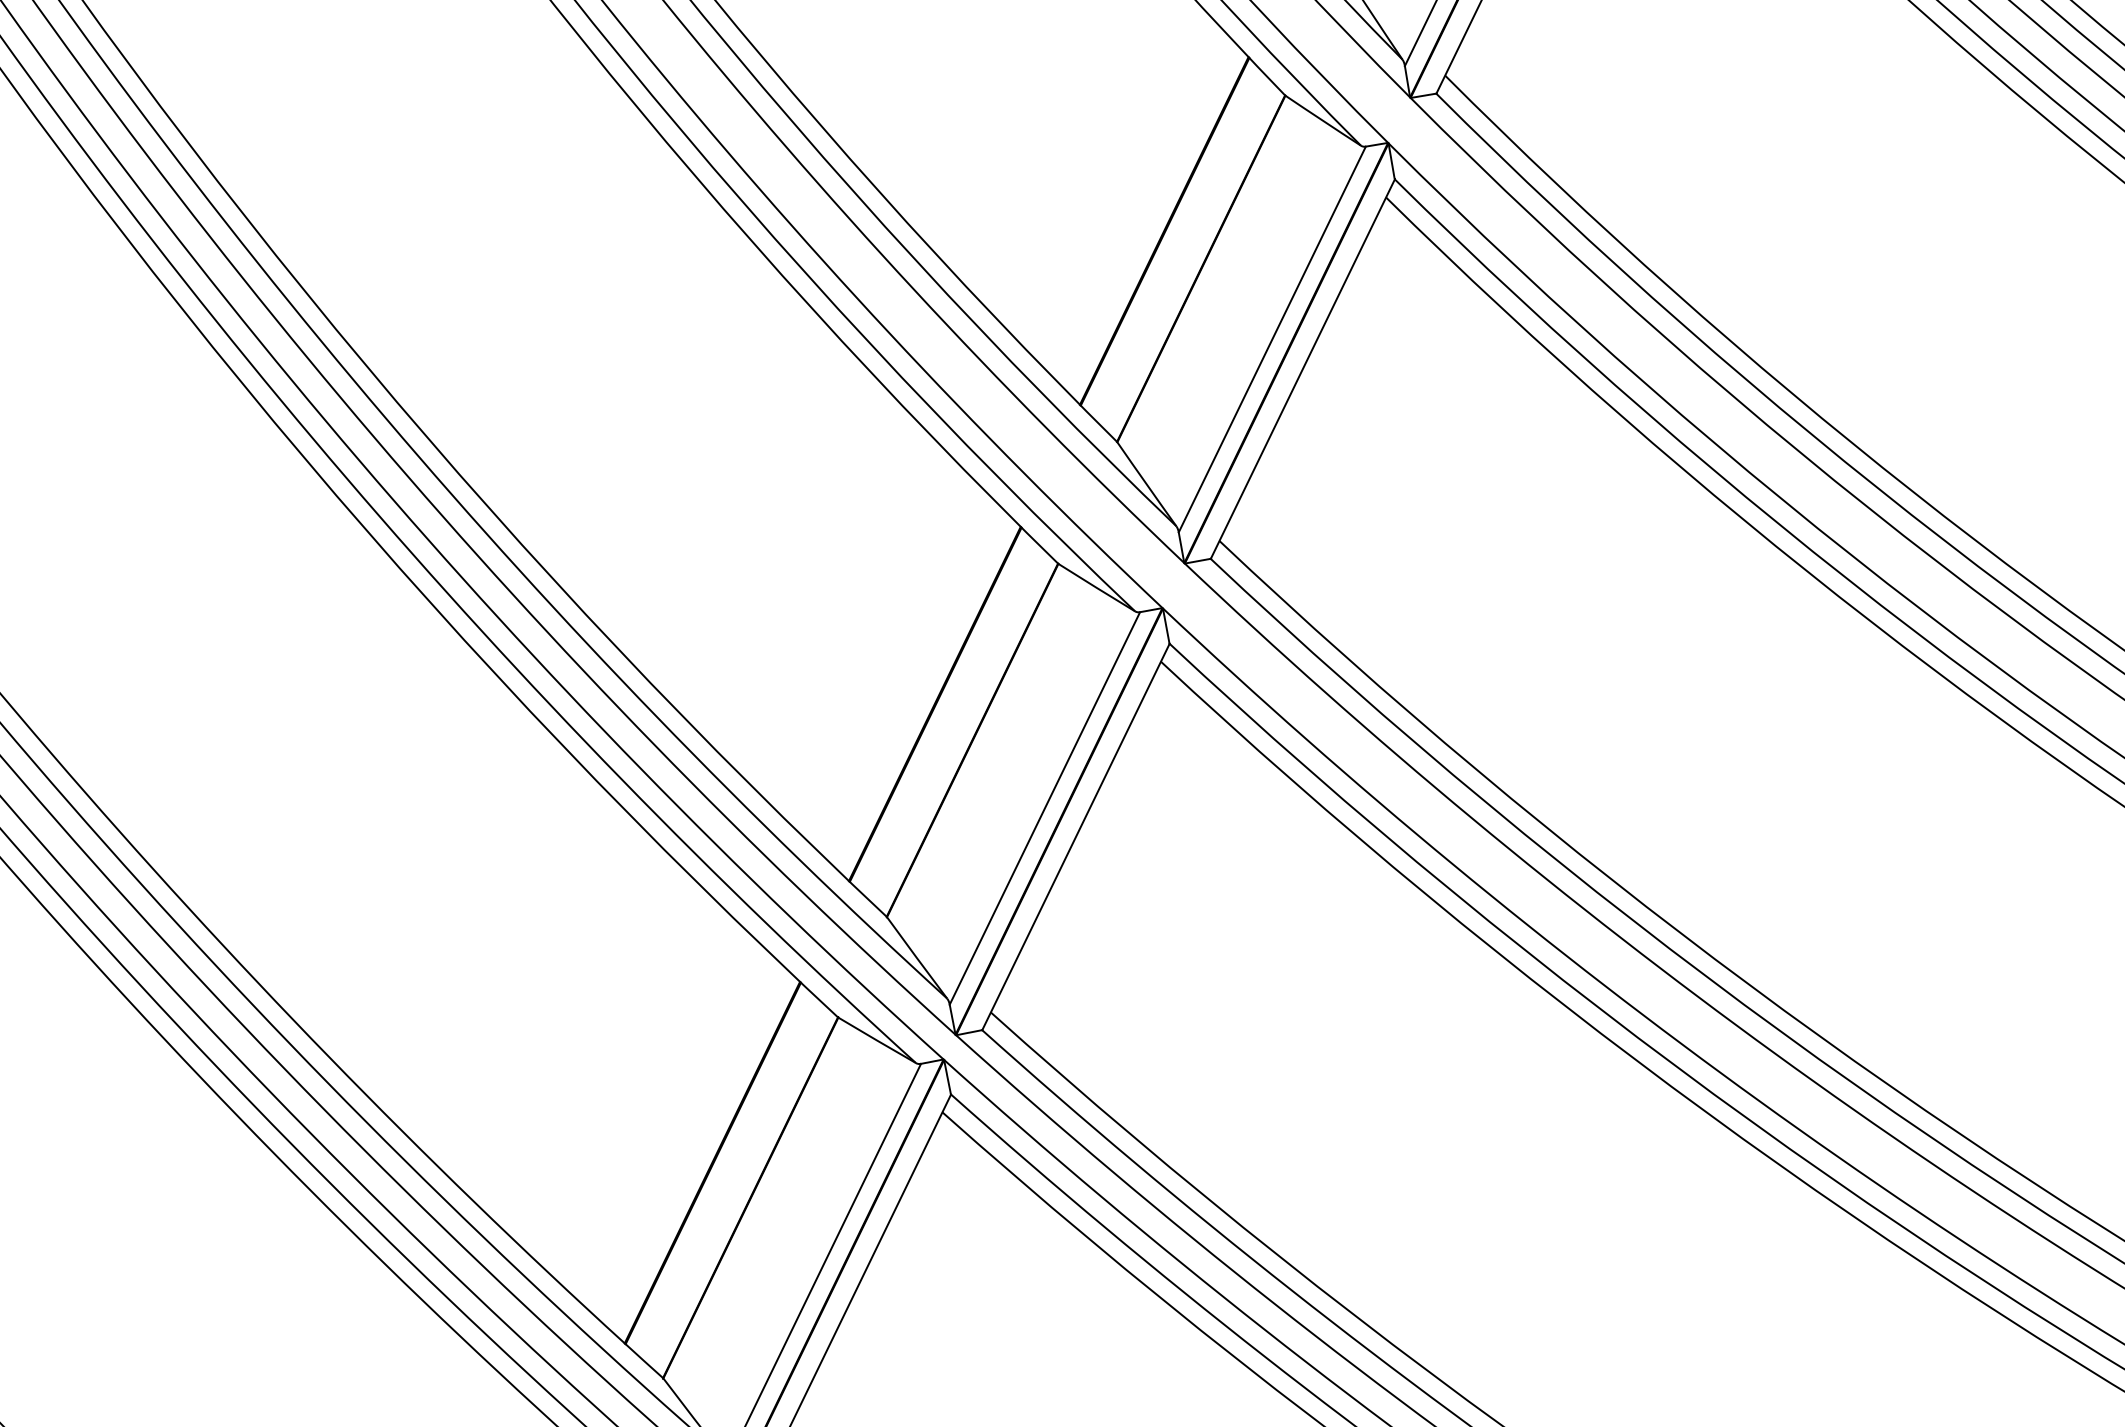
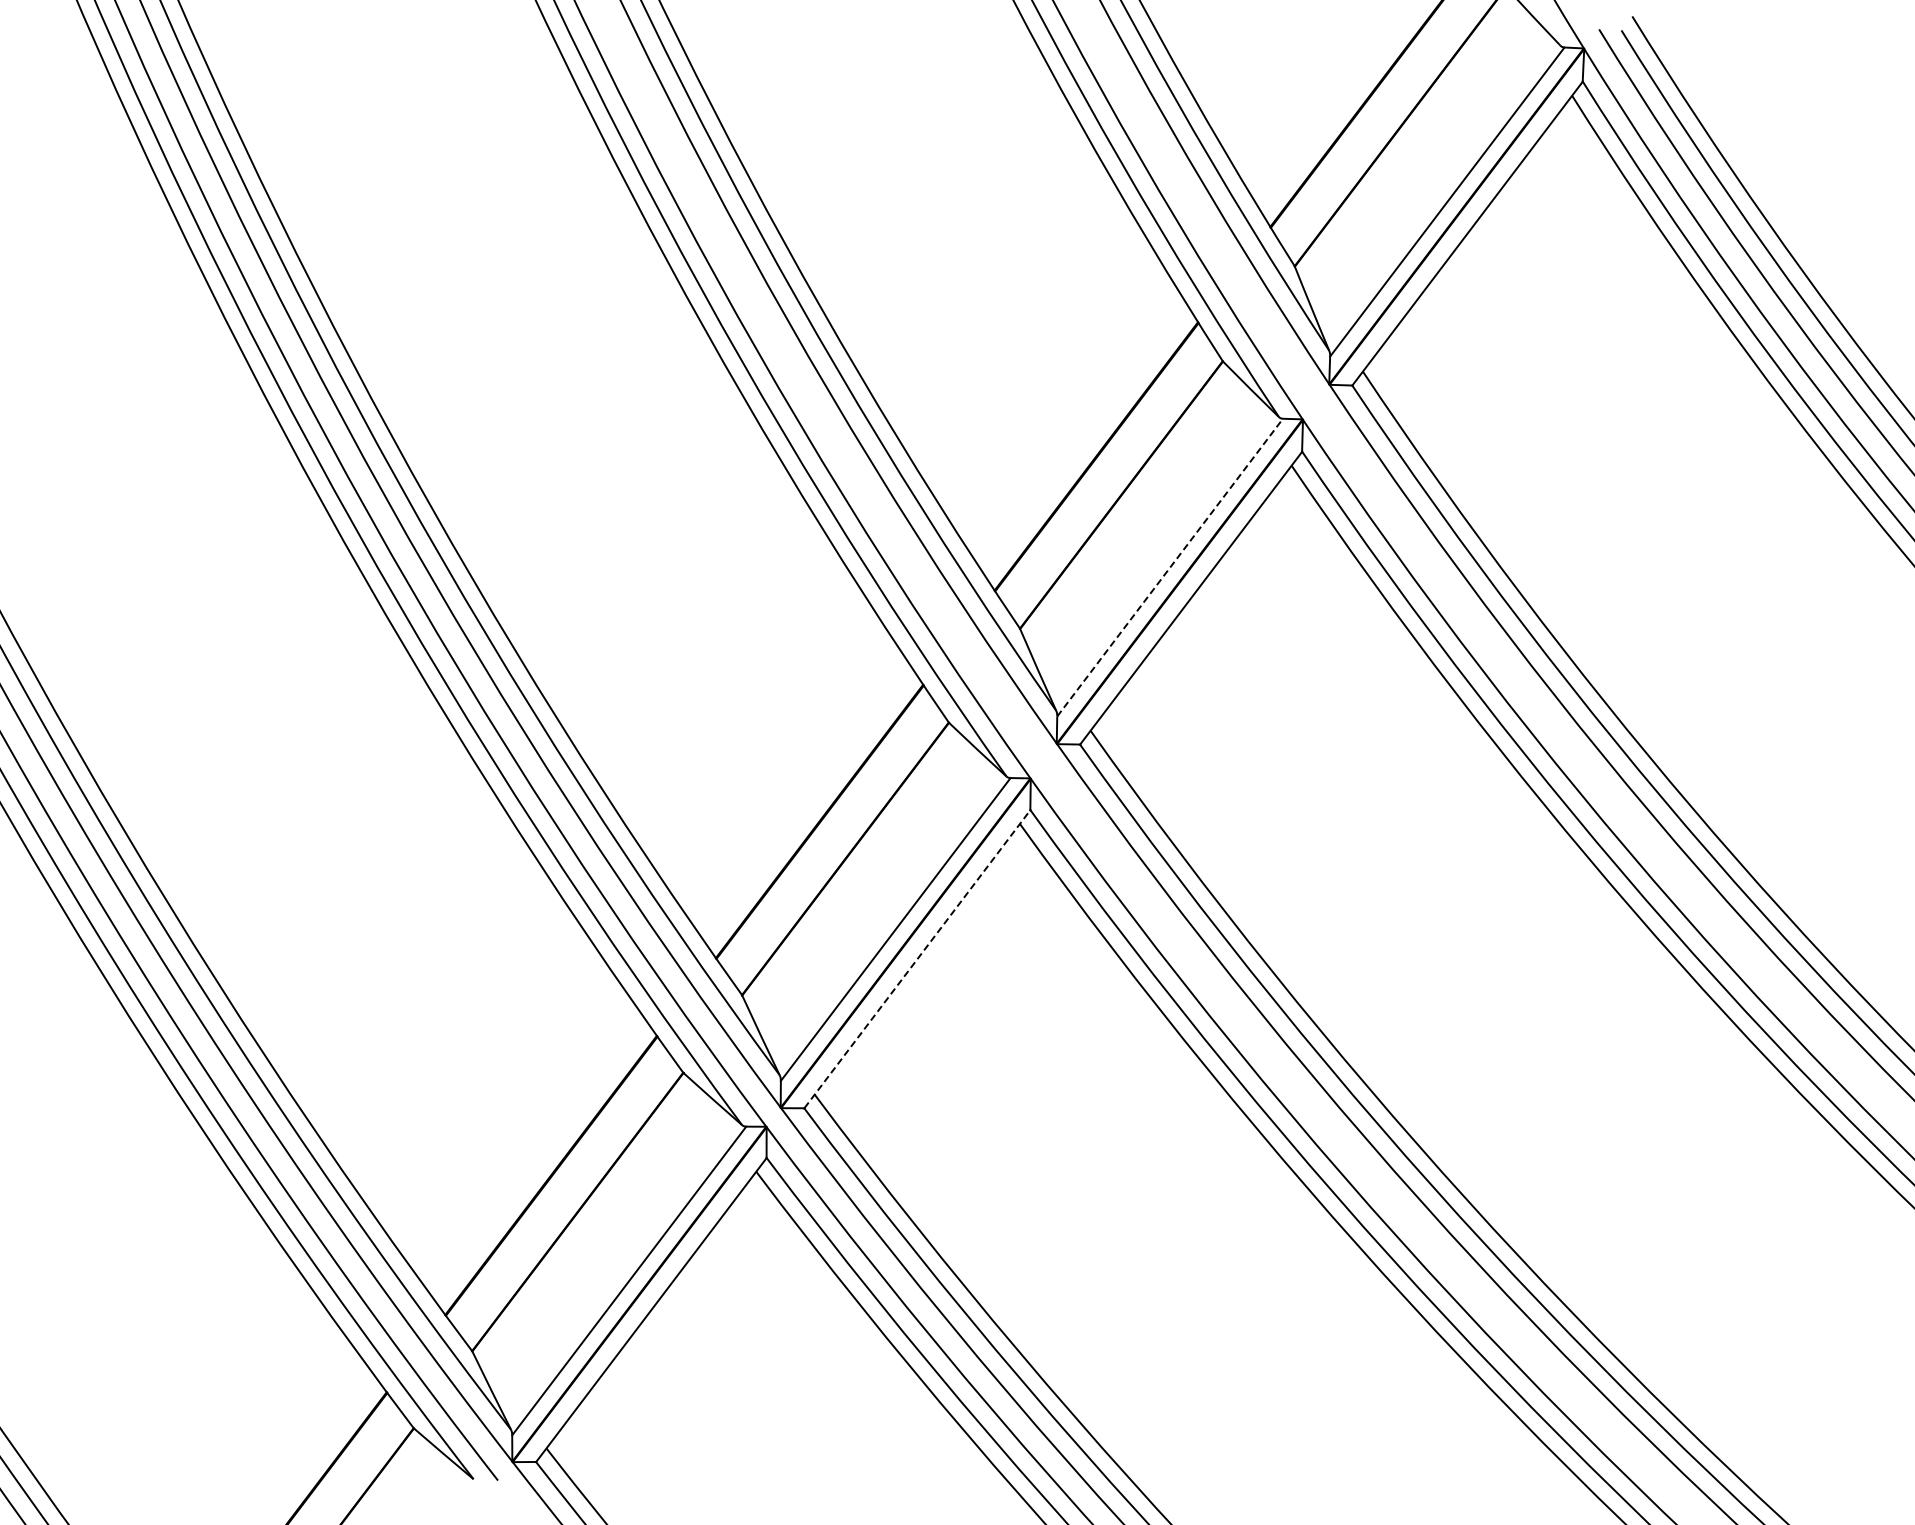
line: (1272, 339) -> (1170, 567), solid -> dashed
line: (1076, 837) -> (917, 959), solid -> dashed

